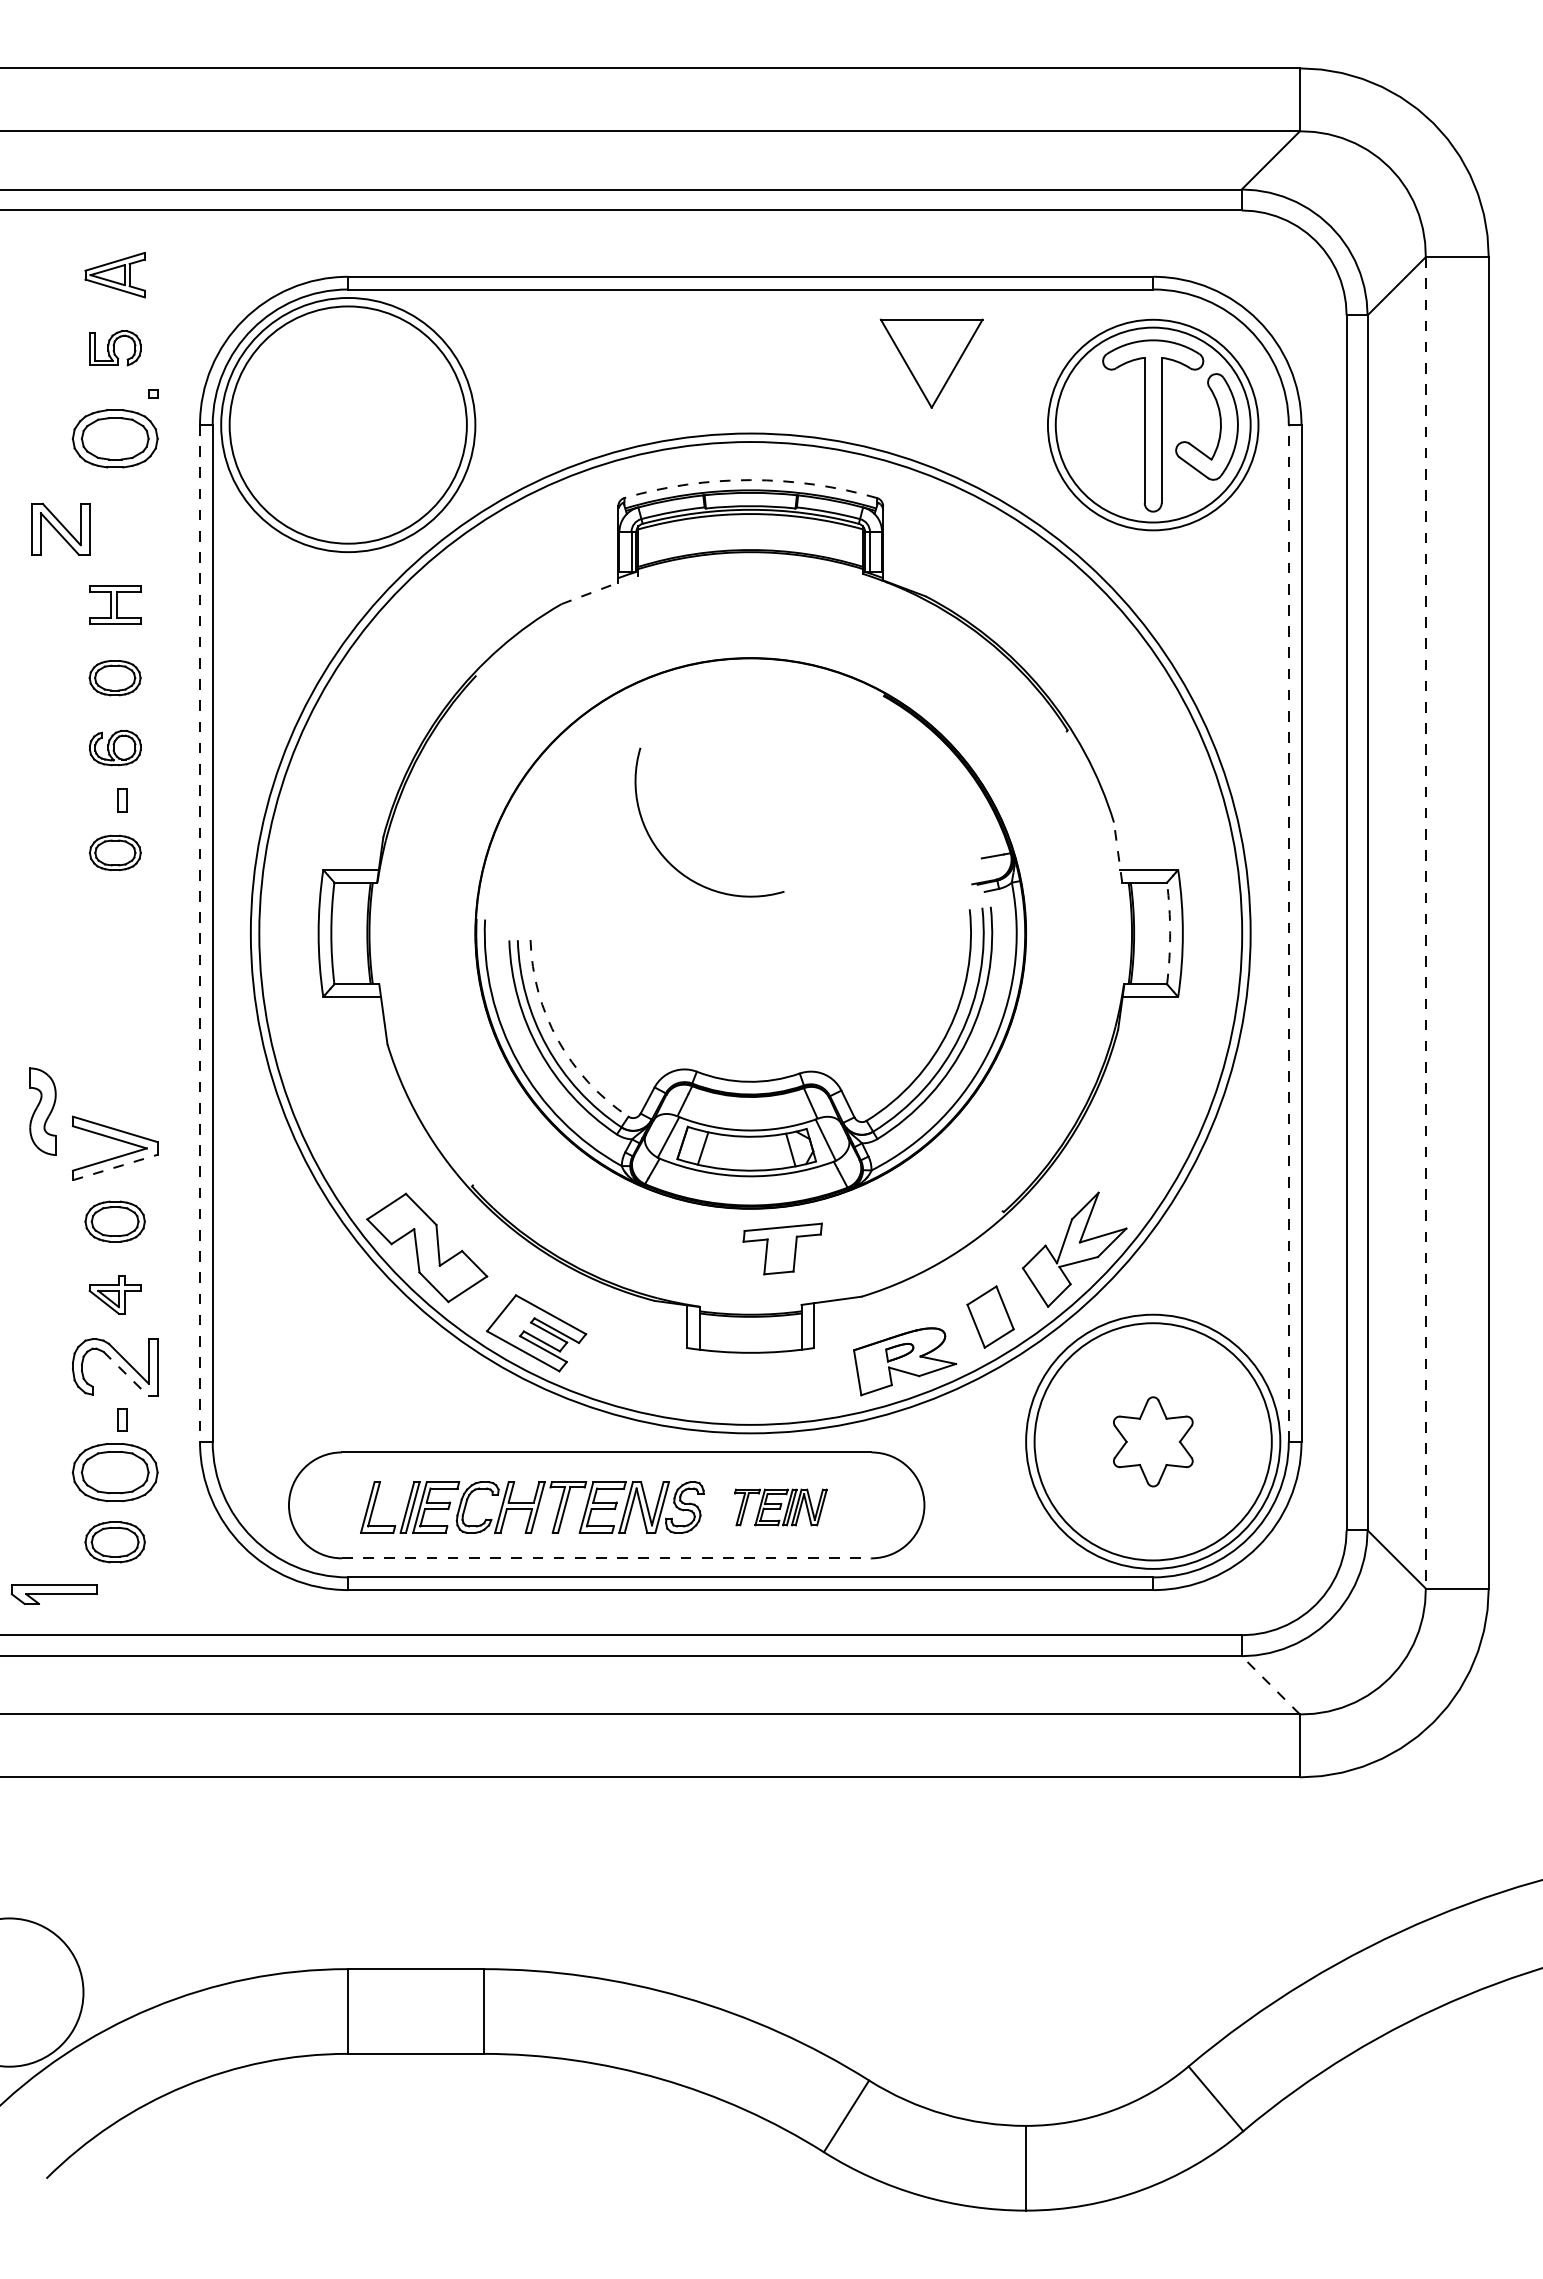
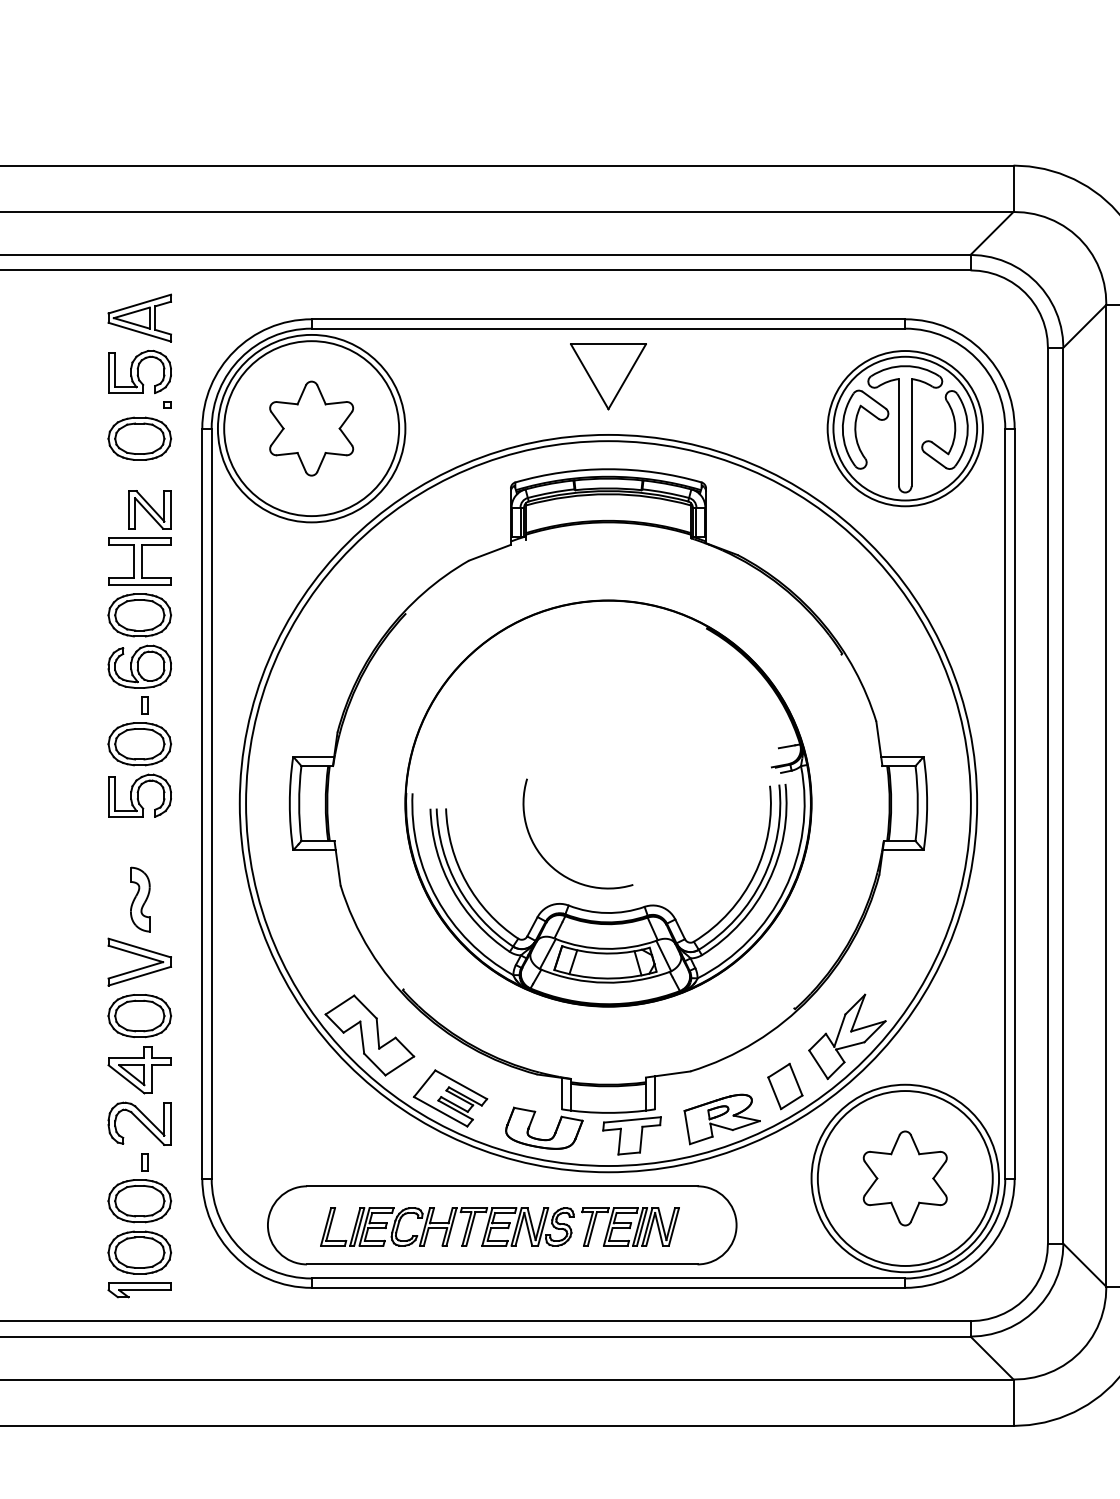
part: (114, 274) -> (139, 317), size x1.43
part: (115, 347) -> (139, 371), size x1.67
part: (931, 363) -> (608, 376), moved
part: (348, 424) -> (311, 428), added
part: (1086, 426) -> (856, 429), added
arc: (750, 480) -> (608, 469), dashed -> solid
part: (60, 528) -> (149, 509), moved
line: (590, 593) -> (490, 552), dashed -> solid
part: (115, 604) -> (139, 560), size x1.67
part: (114, 677) -> (139, 614), size x1.67
part: (115, 747) -> (139, 666), size x1.67
part: (115, 852) -> (139, 743), size x1.67
line: (1118, 852) -> (879, 743), dashed -> solid
arc: (669, 861) -> (548, 862), moved
part: (115, 922) -> (139, 795), added
line: (1425, 922) -> (1106, 795), dashed -> solid
line: (1288, 932) -> (1005, 802), dashed -> solid
line: (200, 933) -> (202, 803), dashed -> solid
arc: (1170, 933) -> (918, 803), dashed -> solid
arc: (558, 1040) -> (466, 882), dashed -> solid
part: (42, 1111) -> (139, 899), moved
line: (115, 1167) -> (139, 976), dashed -> solid
part: (114, 1221) -> (139, 1016), size x1.43
part: (782, 1248) -> (631, 1135), moved
part: (114, 1294) -> (139, 1069), size x1.67
line: (126, 1374) -> (148, 1128), dashed -> solid
part: (663, 1388) -> (544, 1139), added
part: (1153, 1441) -> (905, 1178), size x1.43
part: (780, 1507) -> (630, 1226), size x1.43
part: (114, 1541) -> (139, 1252), size x1.43
line: (606, 1558) -> (502, 1264), dashed -> solid
part: (53, 1594) -> (139, 1290), moved
line: (1270, 1684) -> (991, 1357), dashed -> solid

